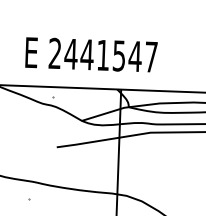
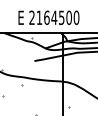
text: (110, 54) -> (57, 17), 2441547 -> 2164500

